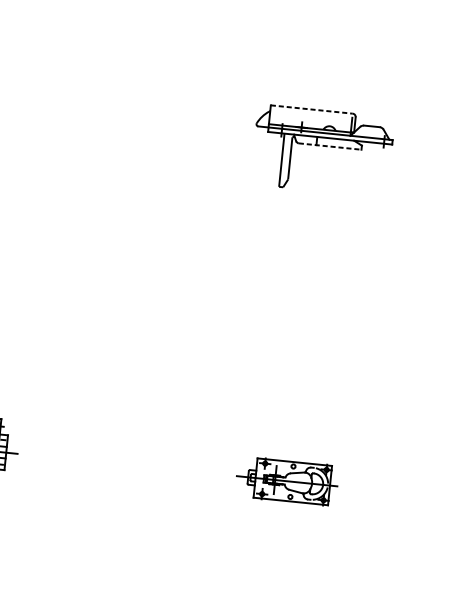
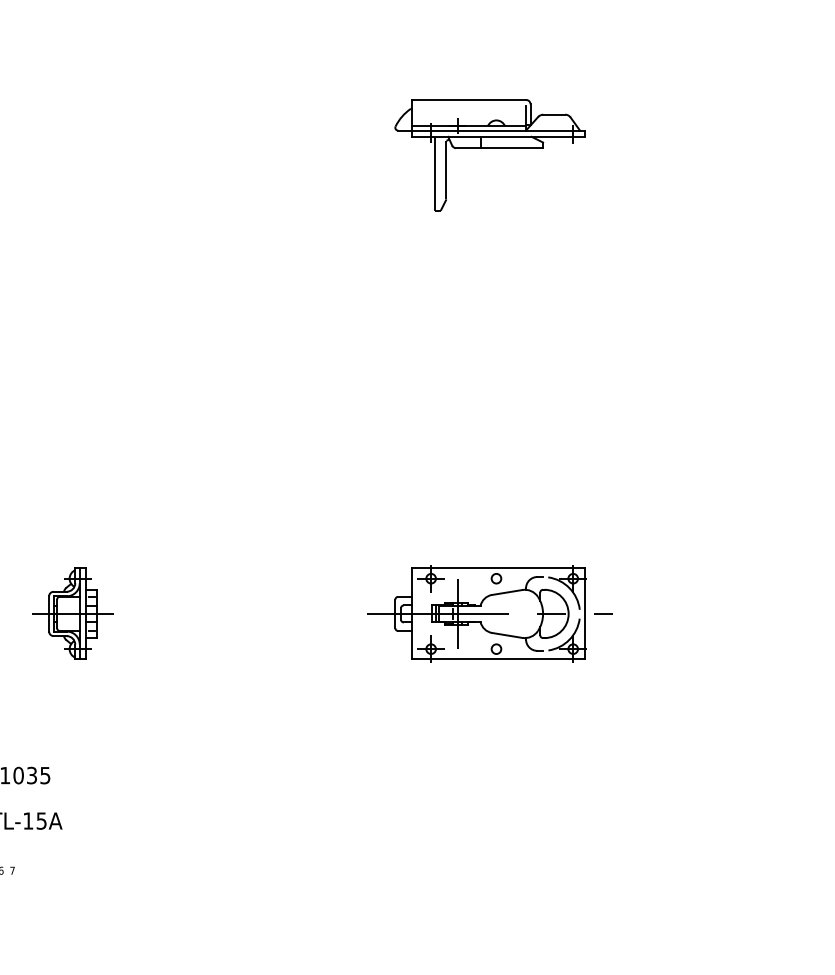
line: (312, 109) -> (469, 99), dashed -> solid
line: (330, 146) -> (500, 148), dashed -> solid
part: (288, 481) -> (489, 613), size x1.67

